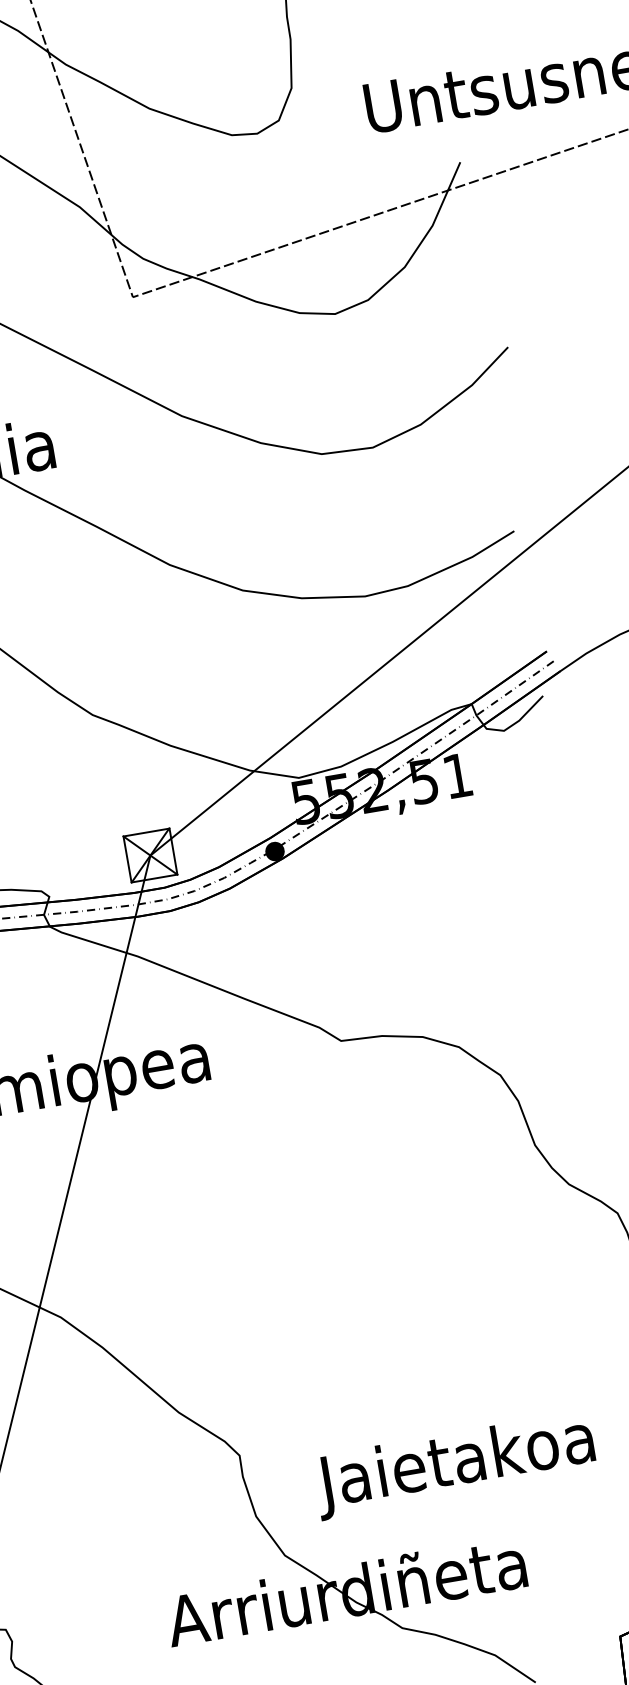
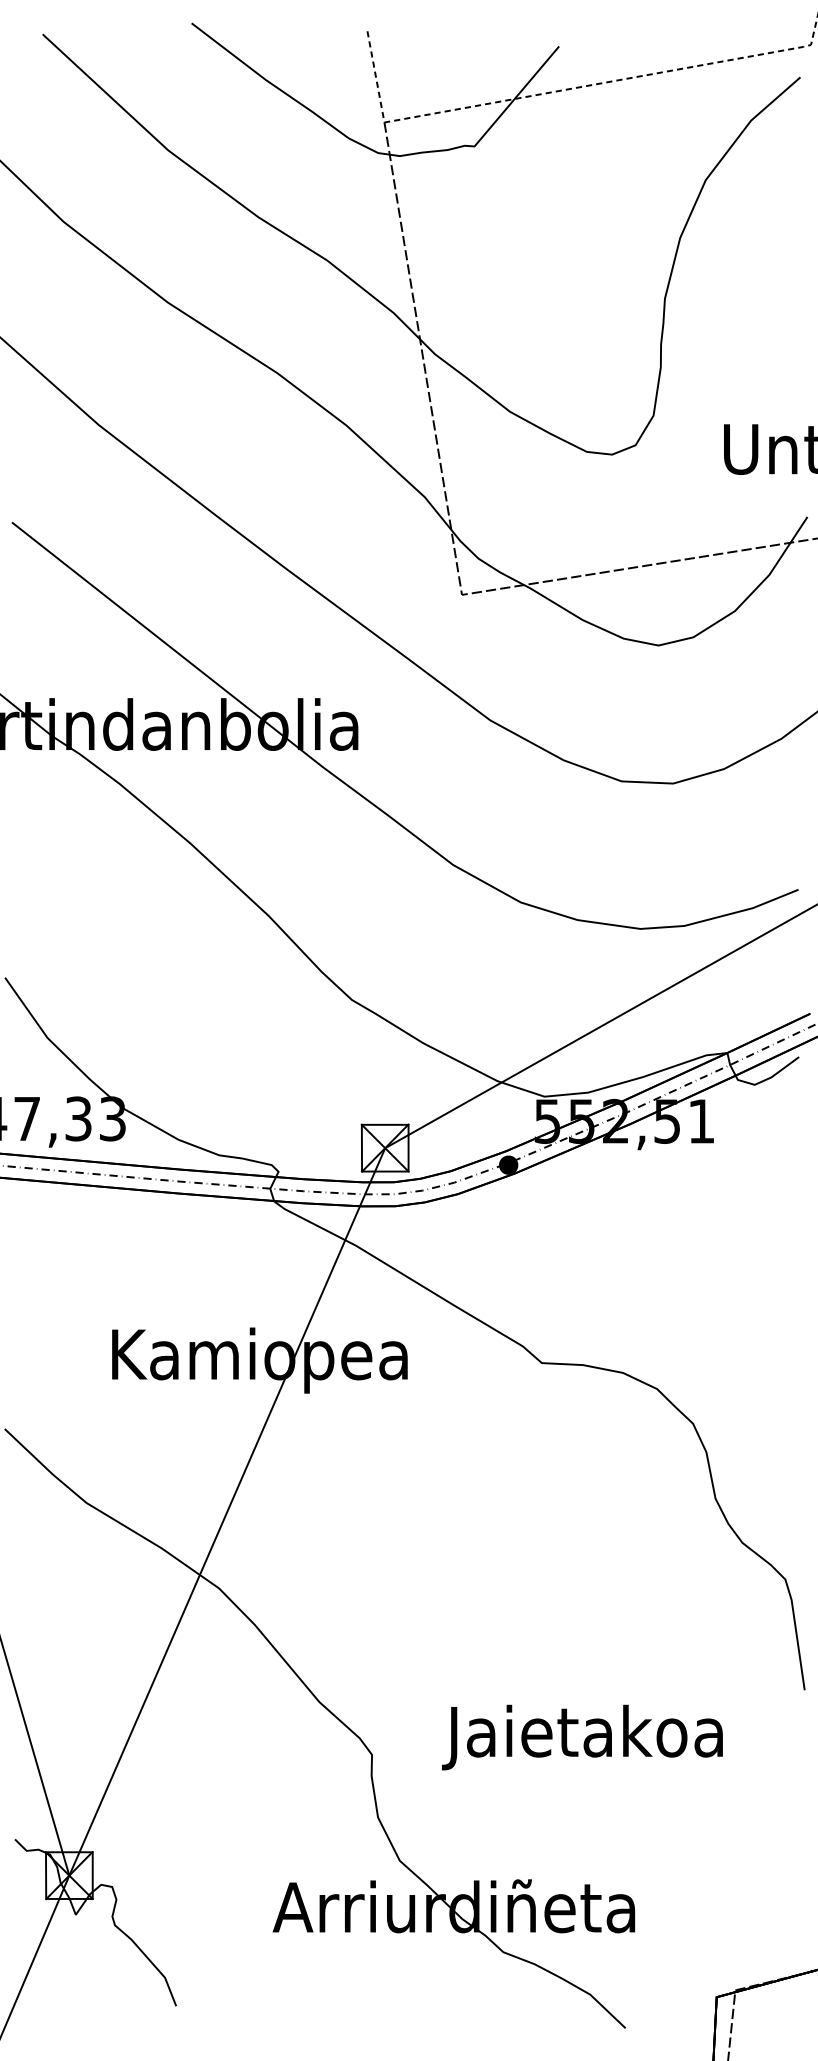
text: (454, 1465) -> (582, 1737), moved

